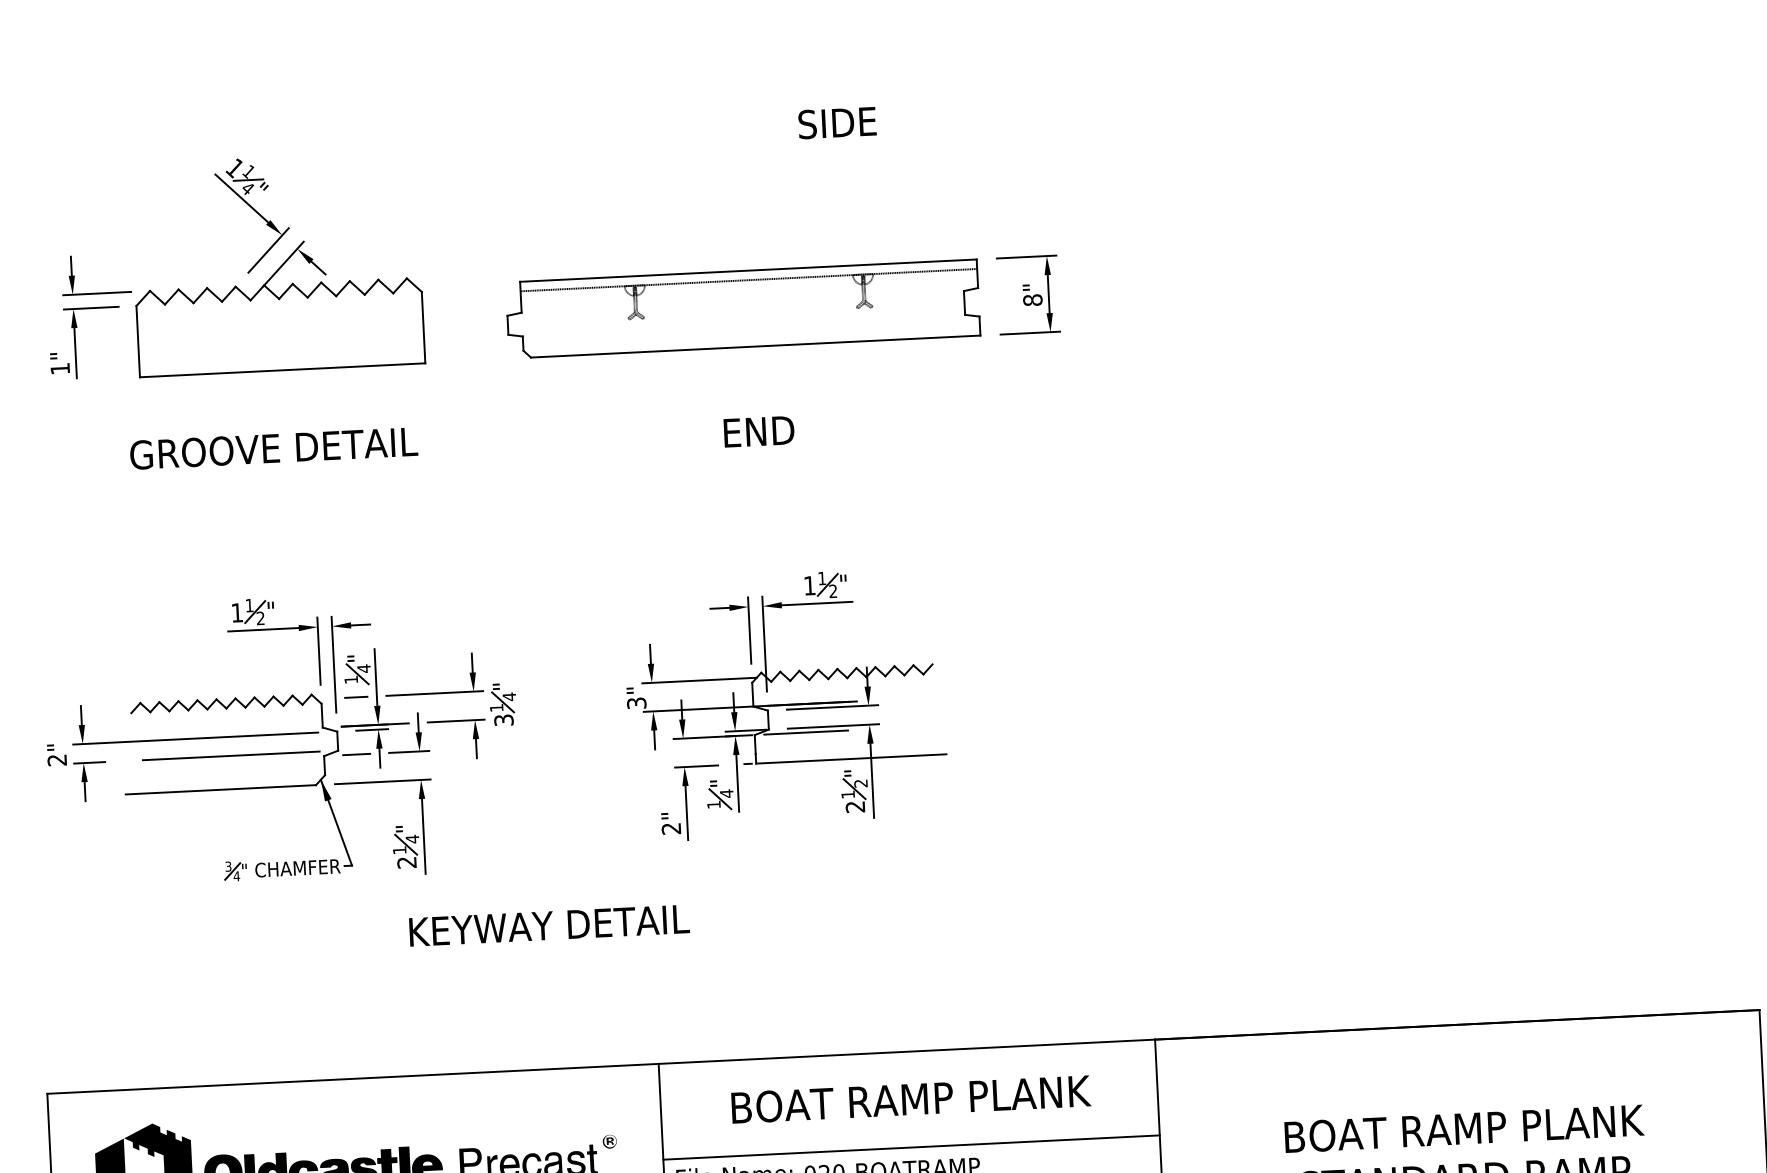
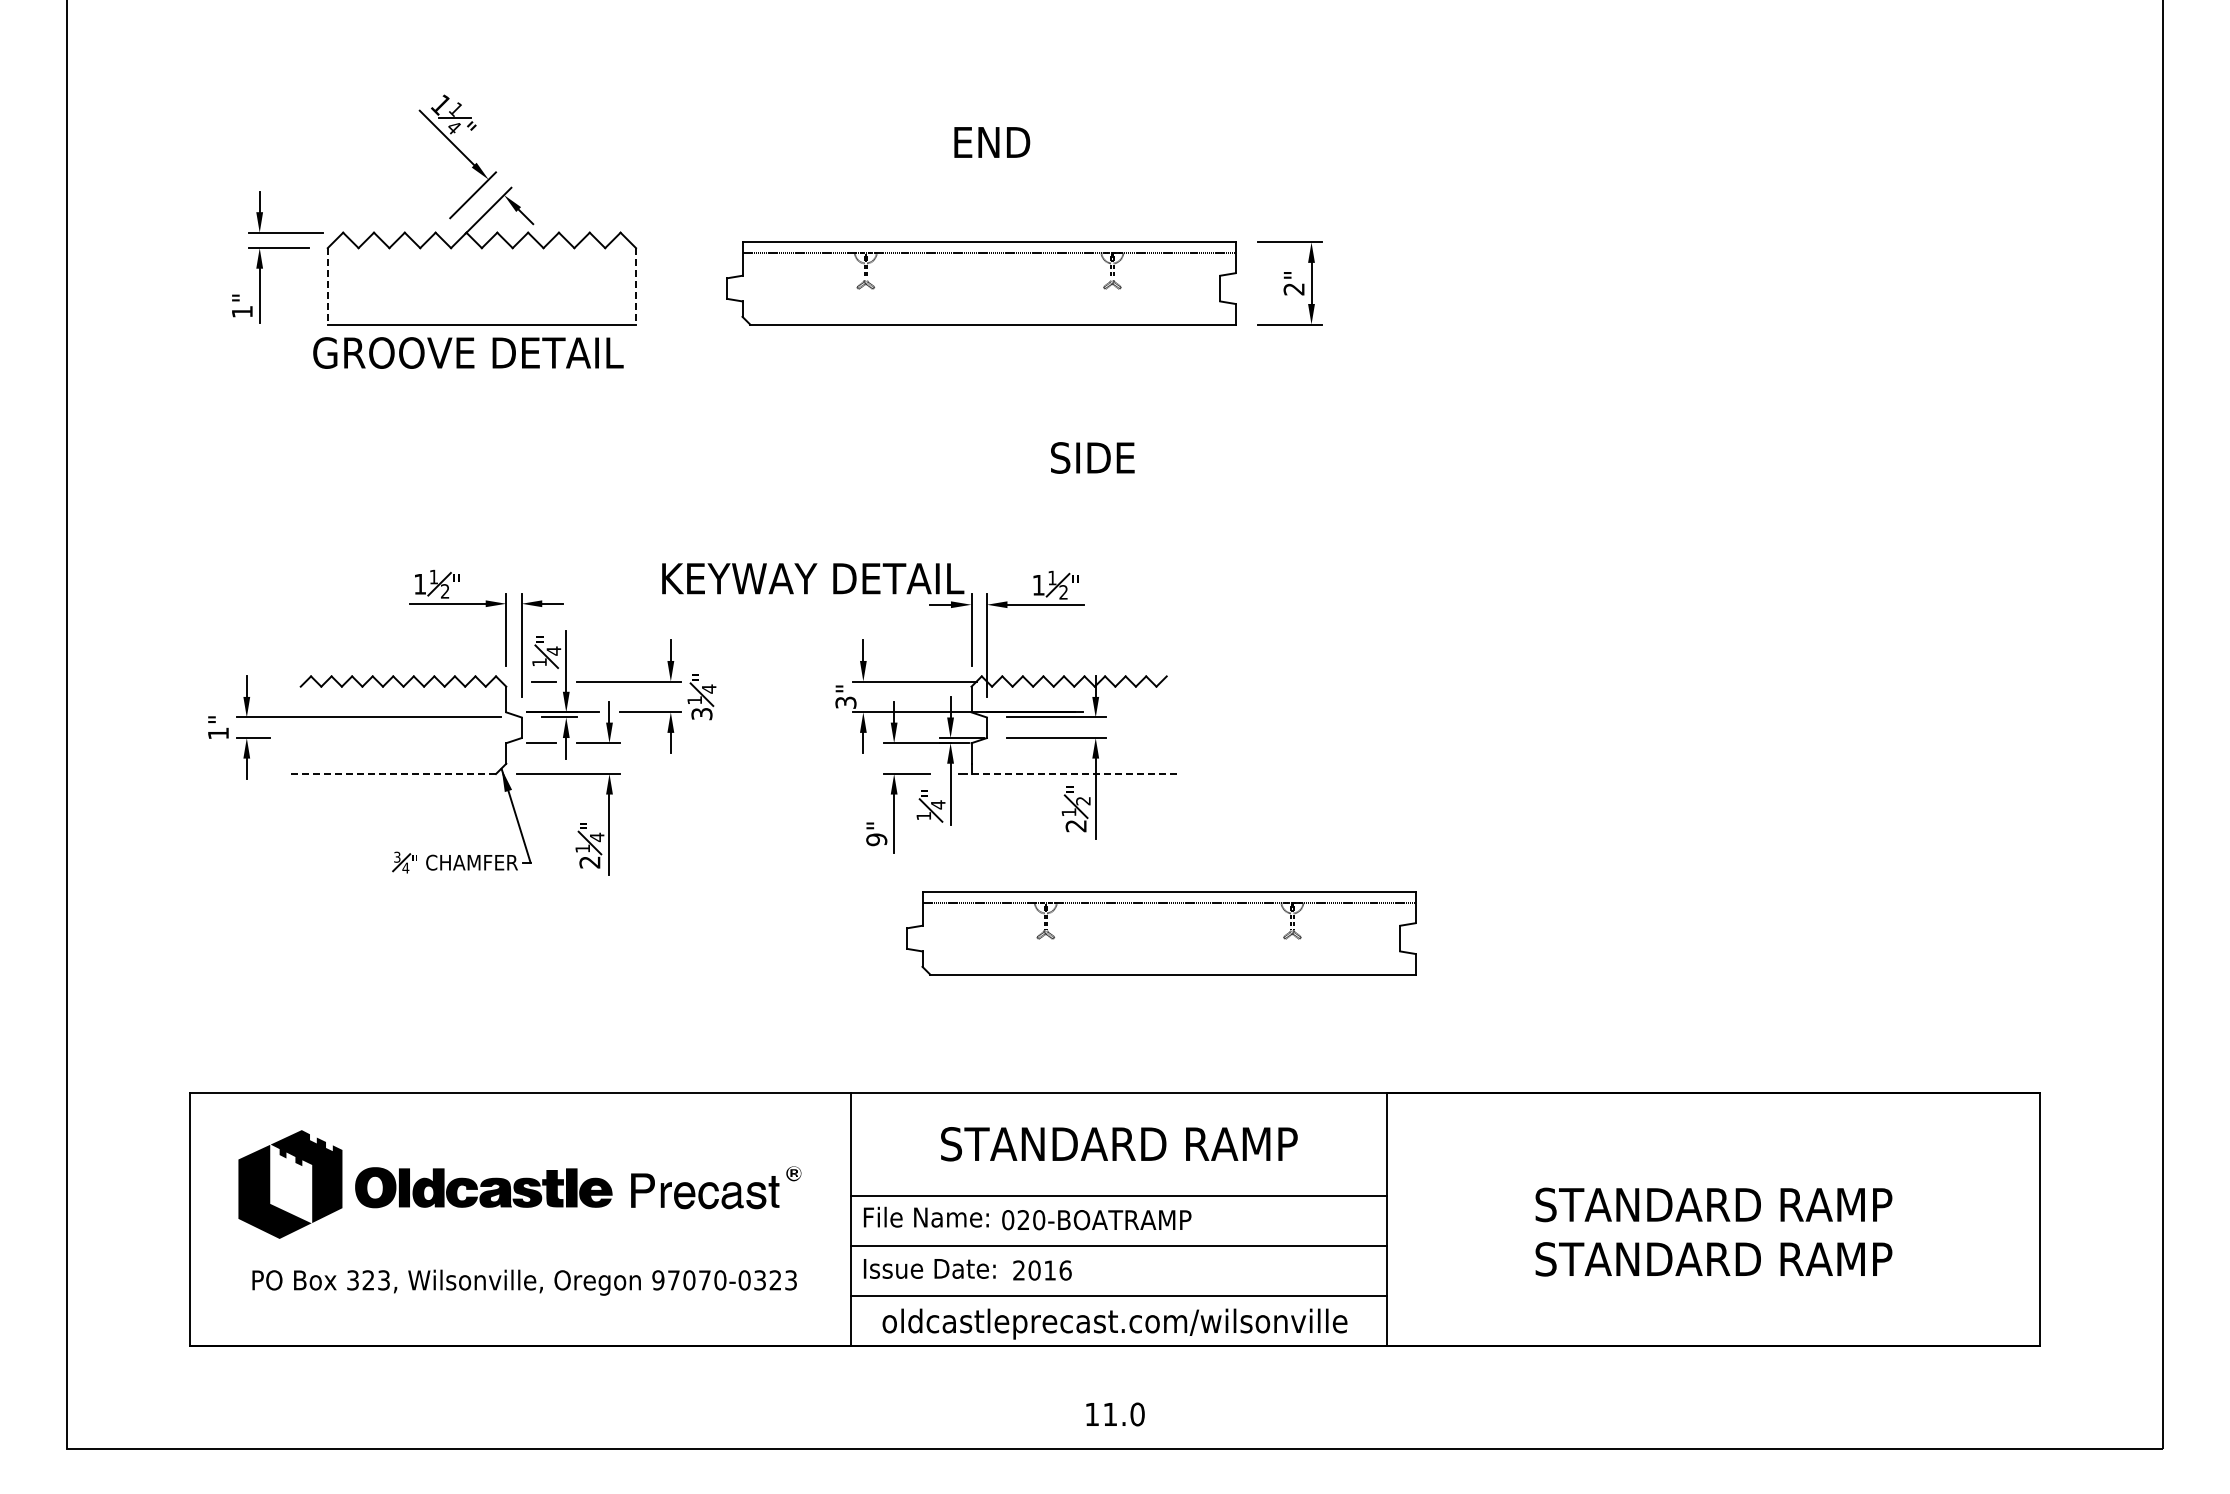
text: (837, 122) -> (1092, 457), moved
text: (1032, 300) -> (1293, 289), 8" -> 2"
line: (423, 327) -> (636, 286), solid -> dashed
line: (137, 341) -> (327, 286), solid -> dashed
text: (759, 431) -> (992, 142), moved
text: (274, 448) -> (468, 352), moved
line: (805, 732) -> (1026, 743), removed
line: (230, 756) -> (405, 738), removed
line: (851, 759) -> (1074, 774), solid -> dashed
text: (56, 760) -> (217, 733), 2" -> 1"
line: (221, 790) -> (393, 774), solid -> dashed
text: (671, 828) -> (876, 839), 2" -> 9"
part: (939, 902) -> (1161, 933), added
text: (549, 925) -> (813, 578), moved
text: (910, 1099) -> (1120, 1144), BOAT RAMP PLANK -> STANDARD RAMP
text: (1464, 1128) -> (1715, 1204), BOAT RAMP PLANK -> STANDARD RAMP

